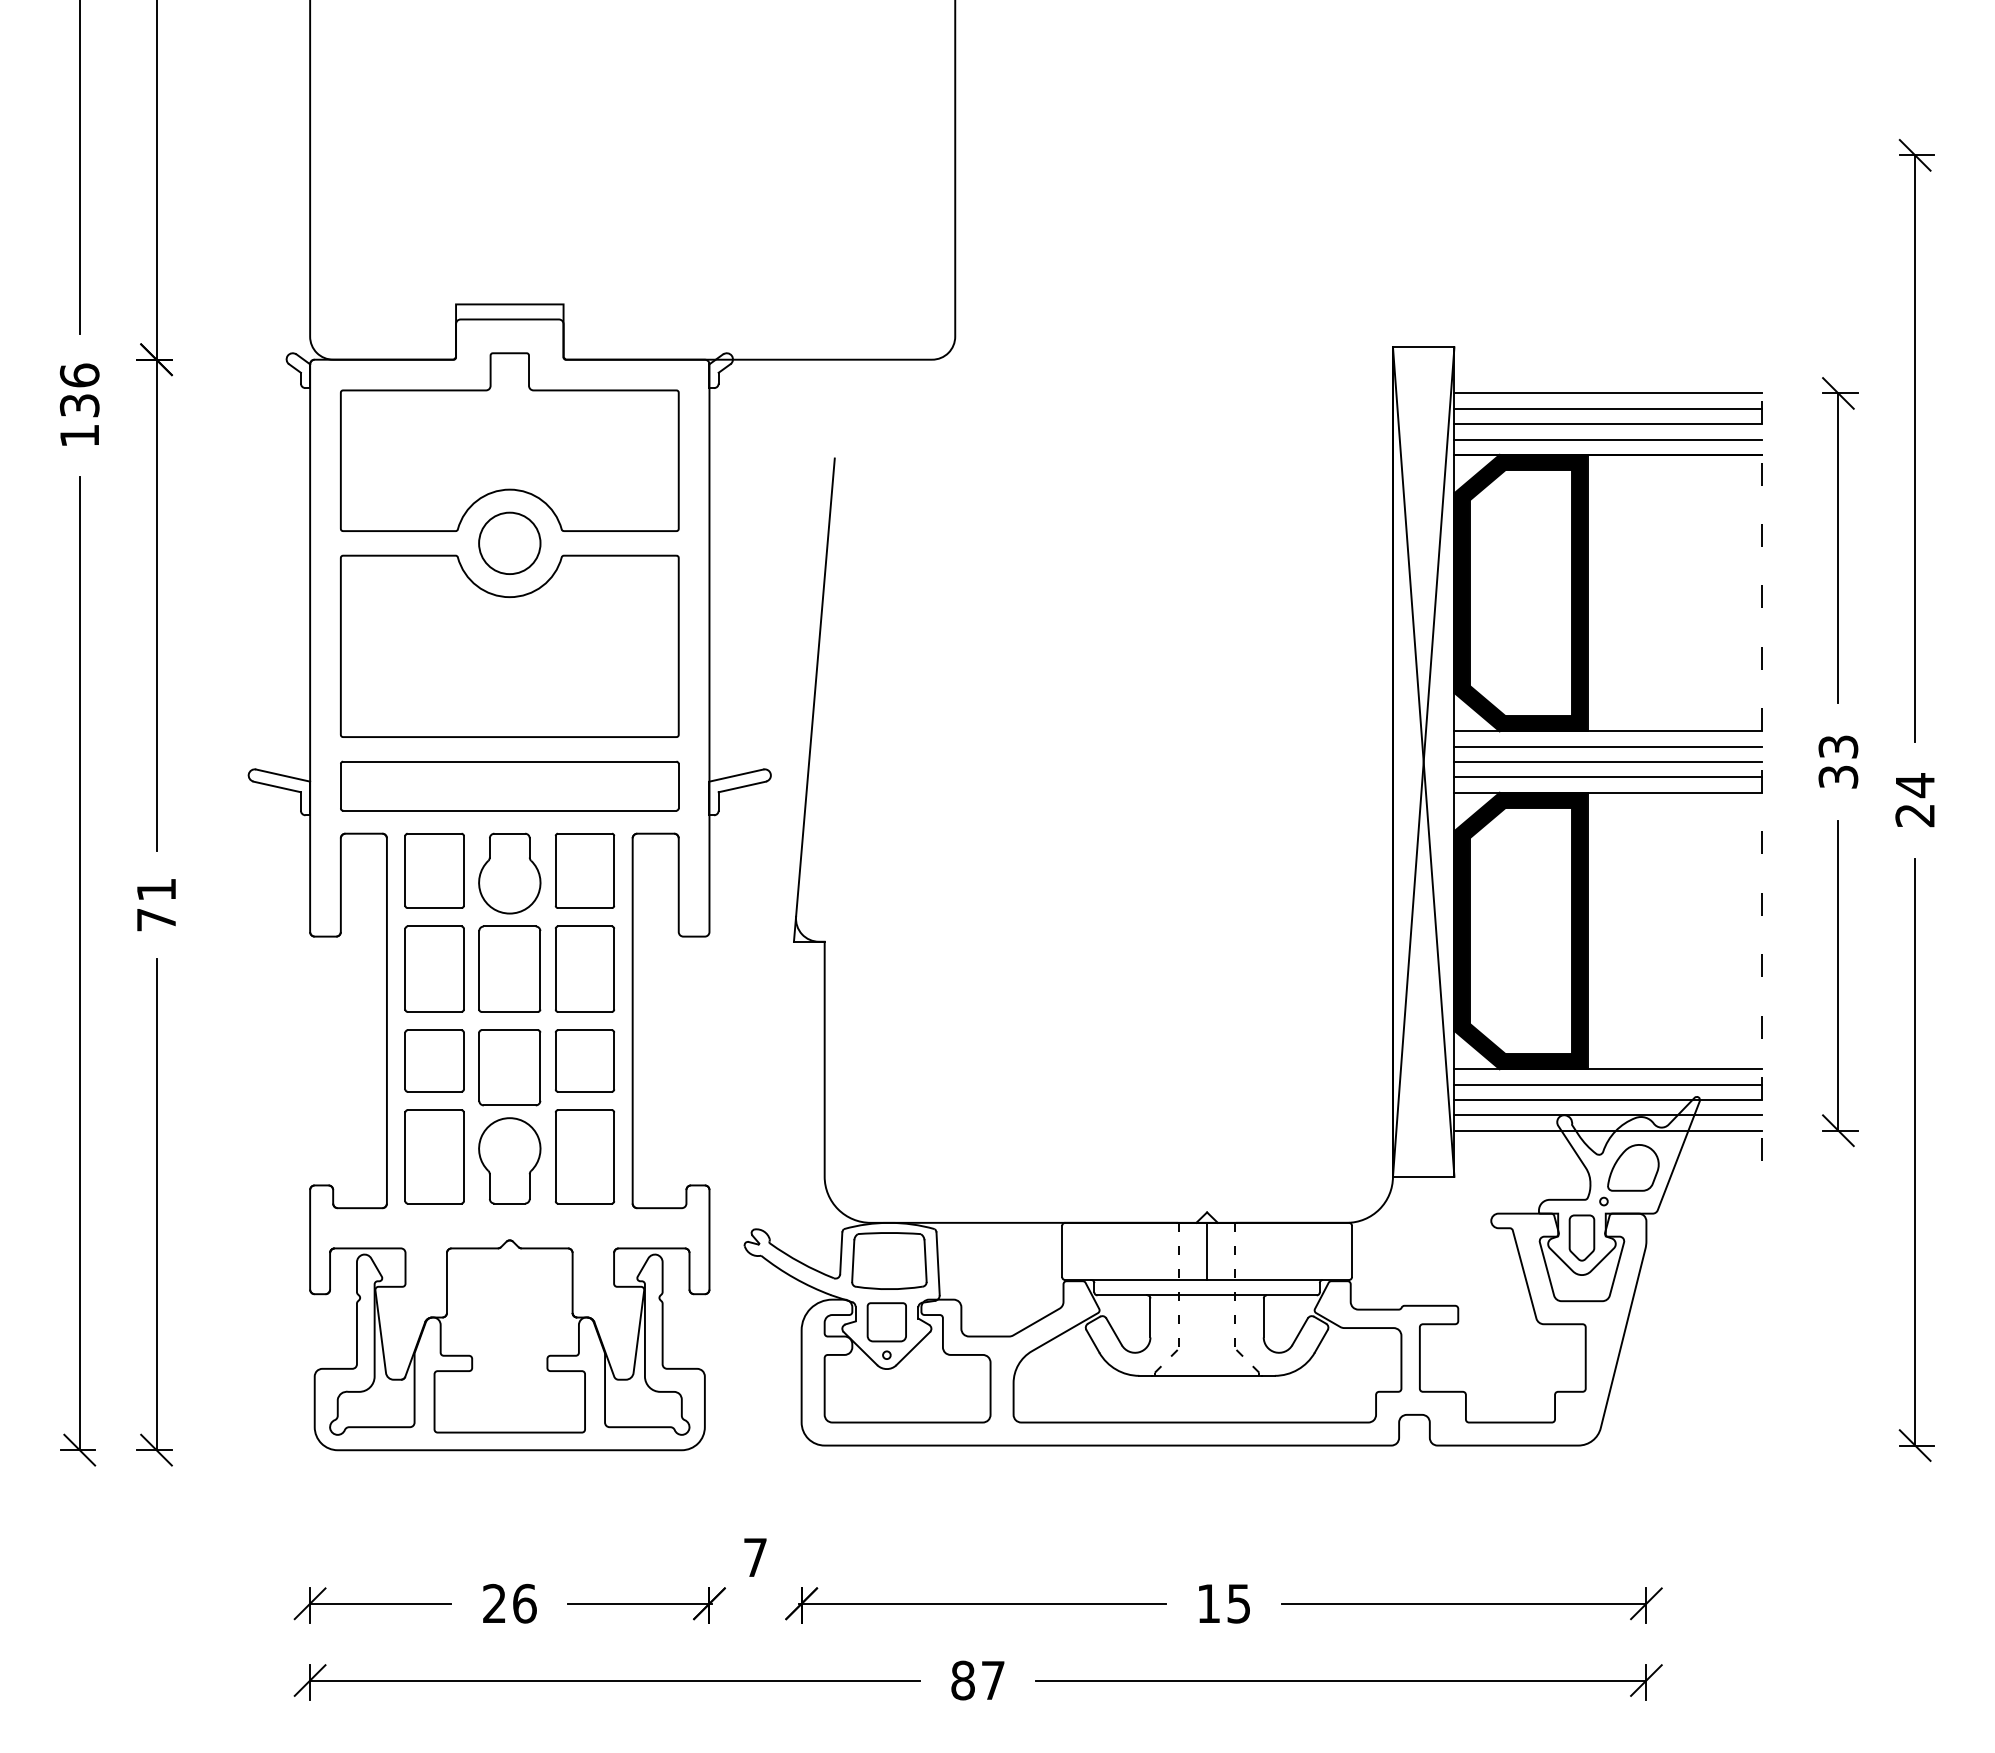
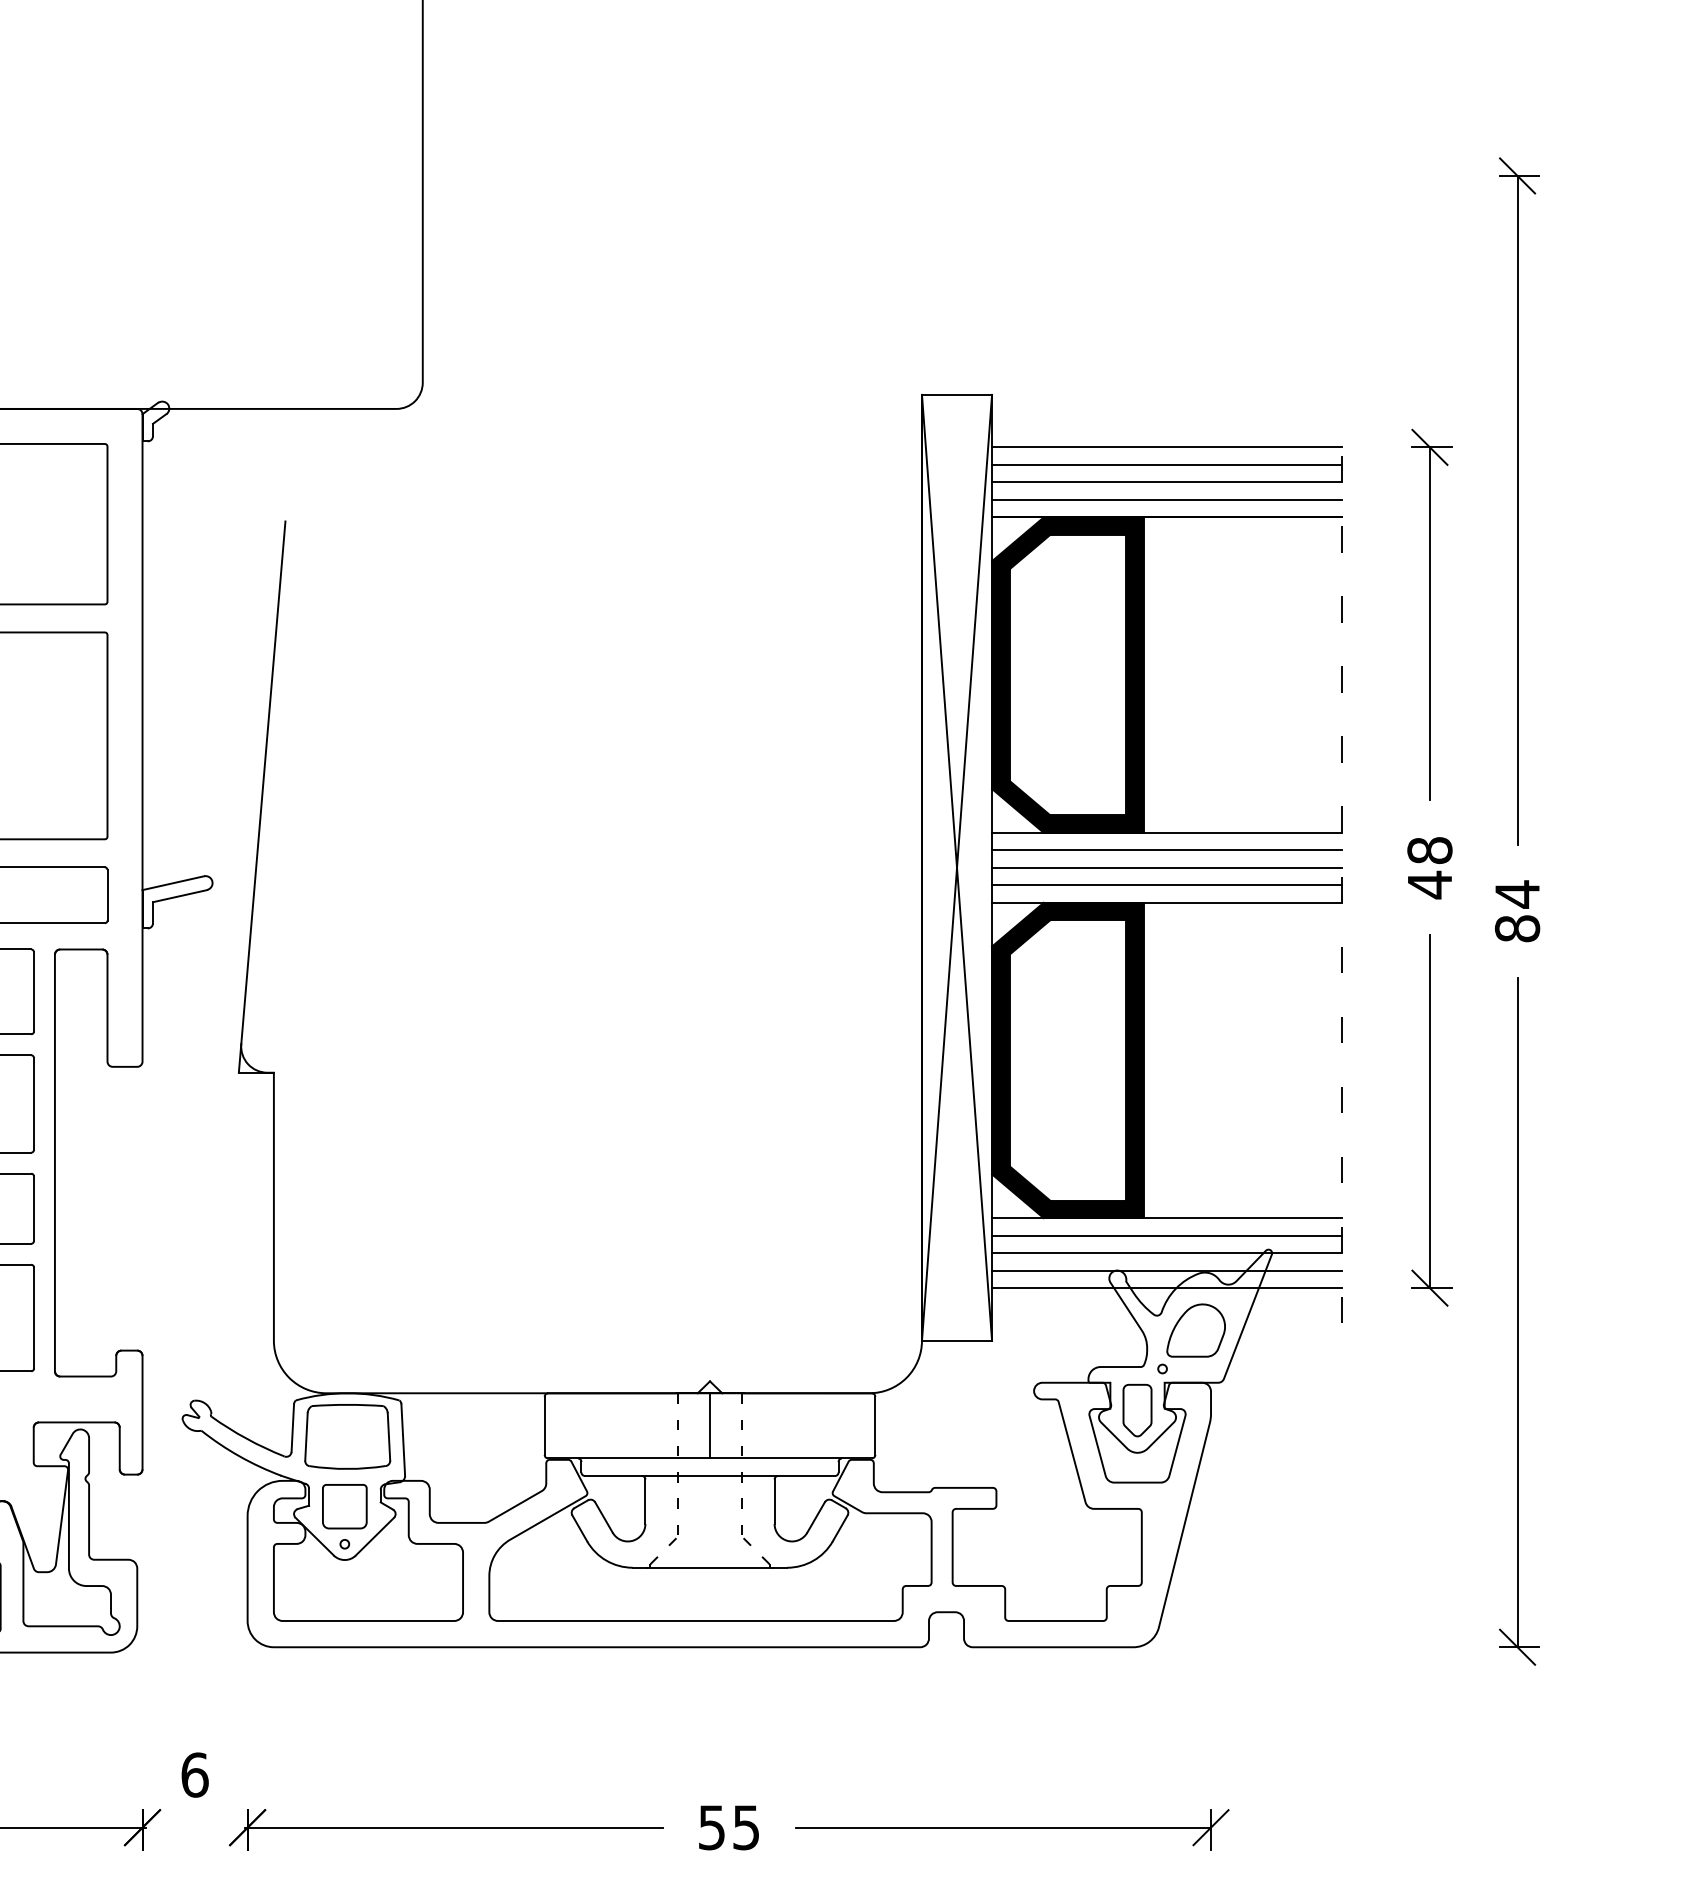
text: (1838, 762) -> (1430, 868), 33 -> 48
text: (1915, 815) -> (1517, 928), 24 -> 84
text: (755, 1557) -> (195, 1774), 7 -> 6
text: (1208, 1603) -> (711, 1827), 15 -> 55

